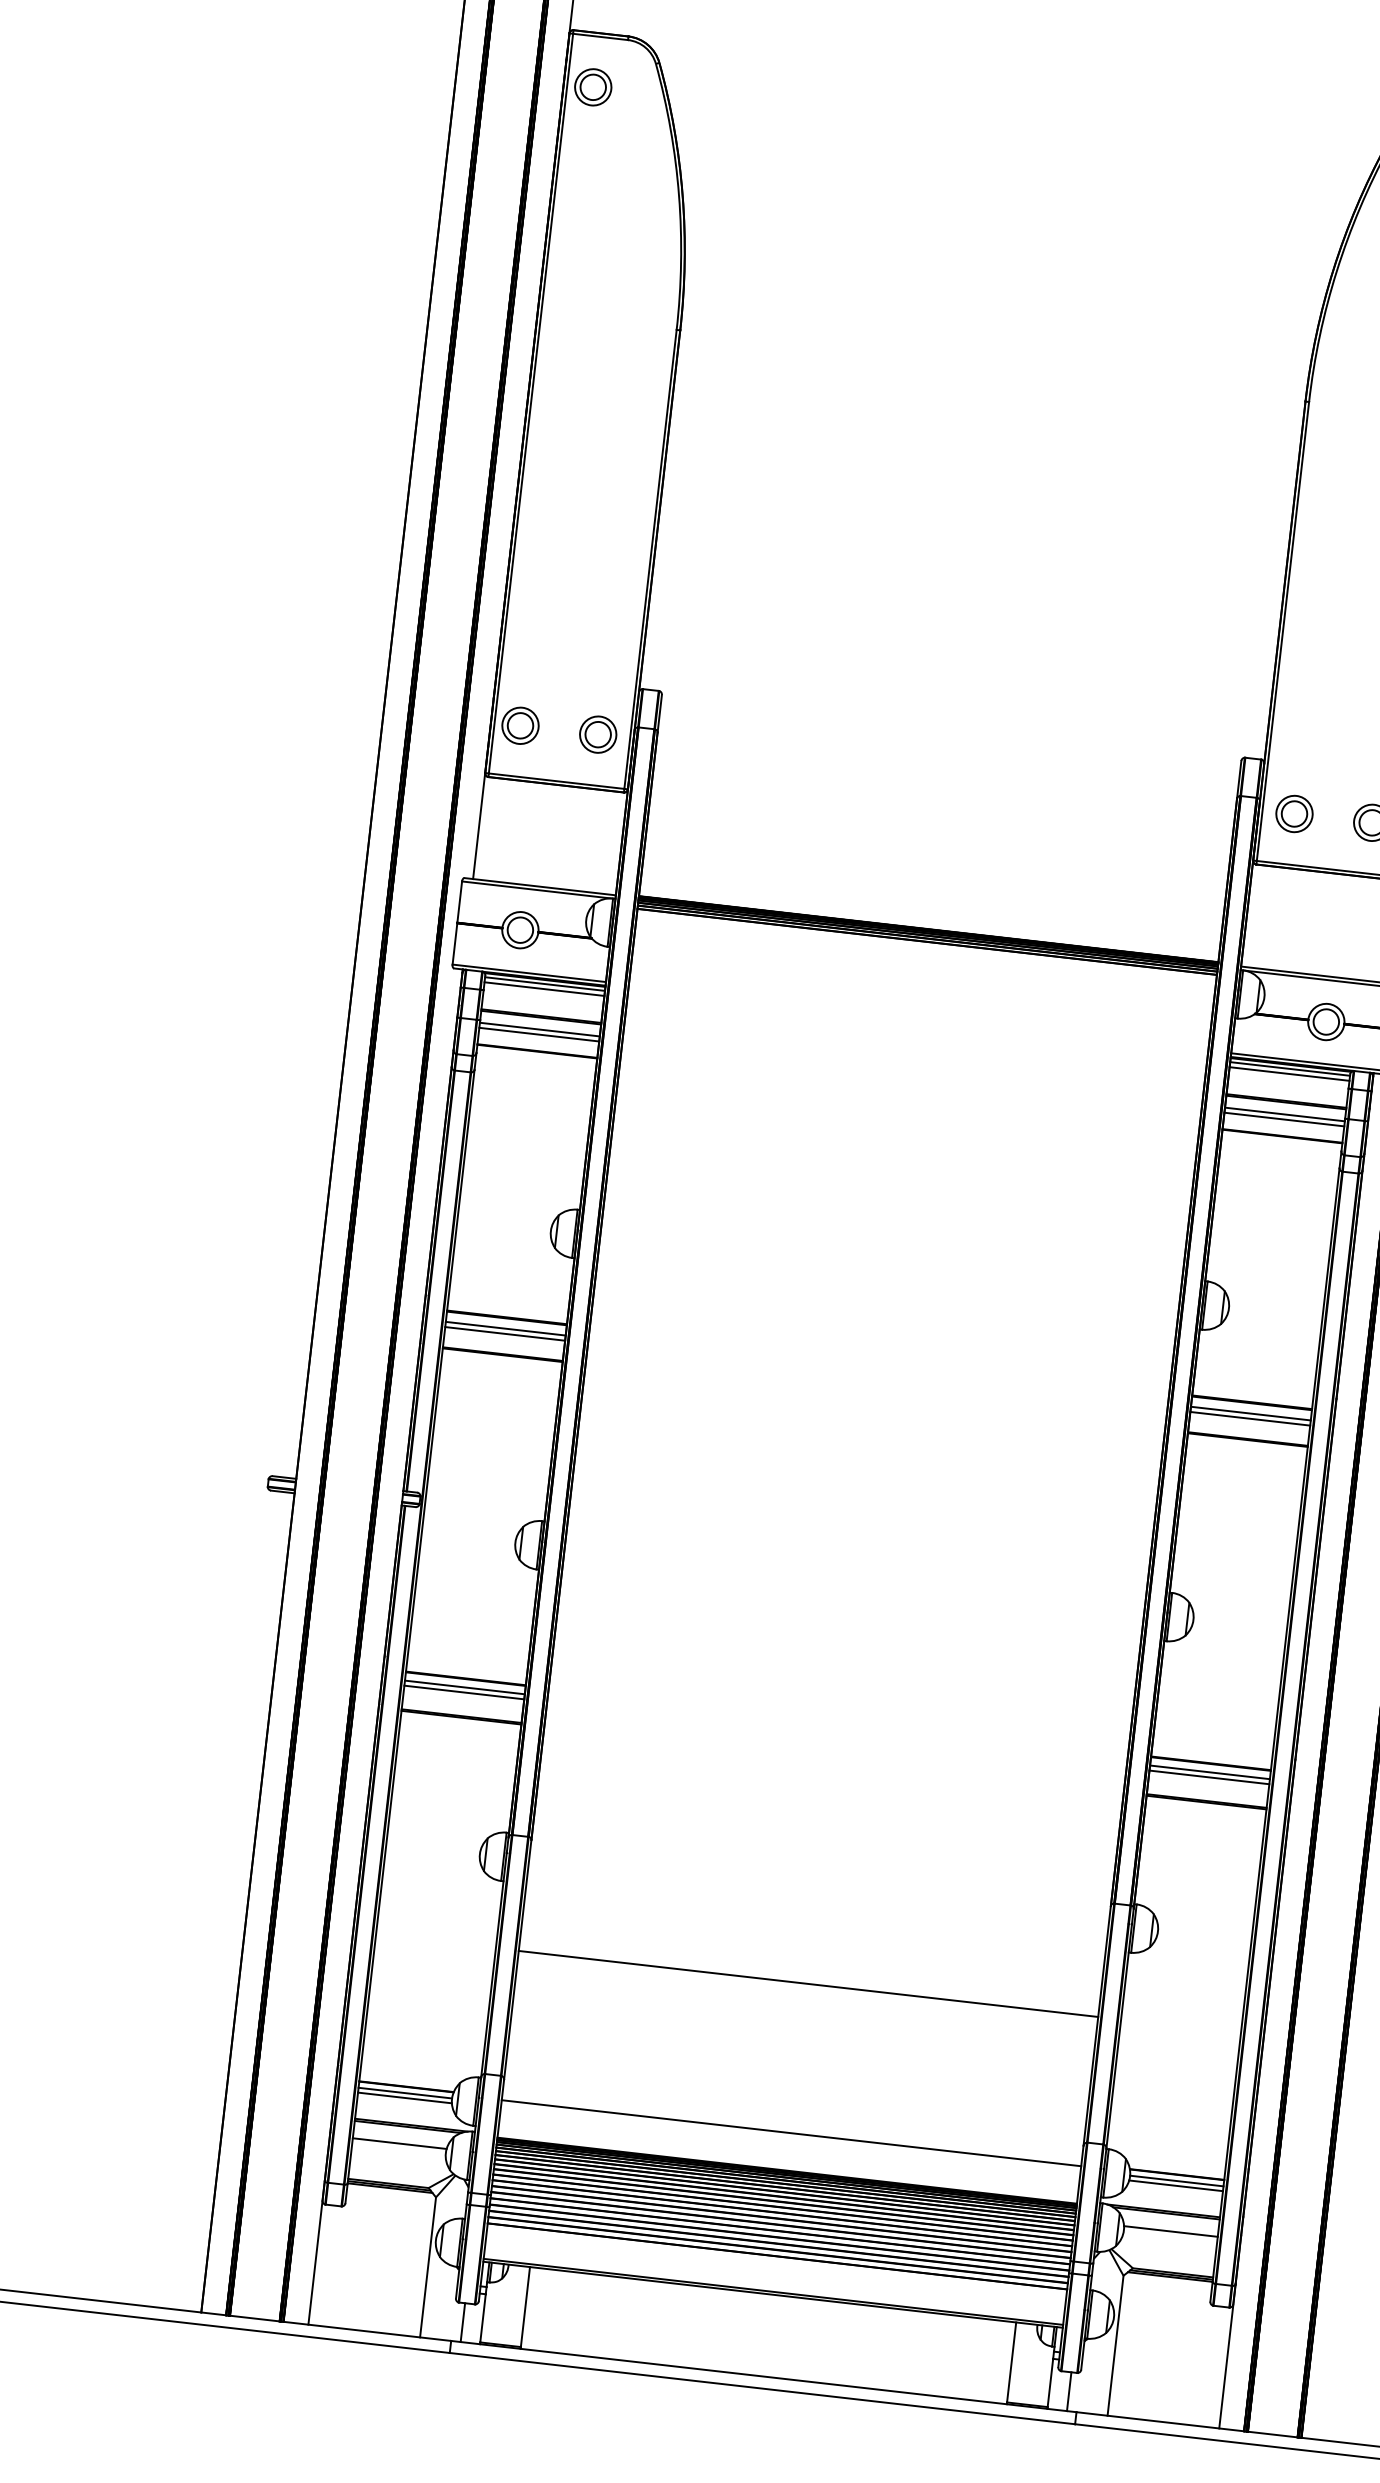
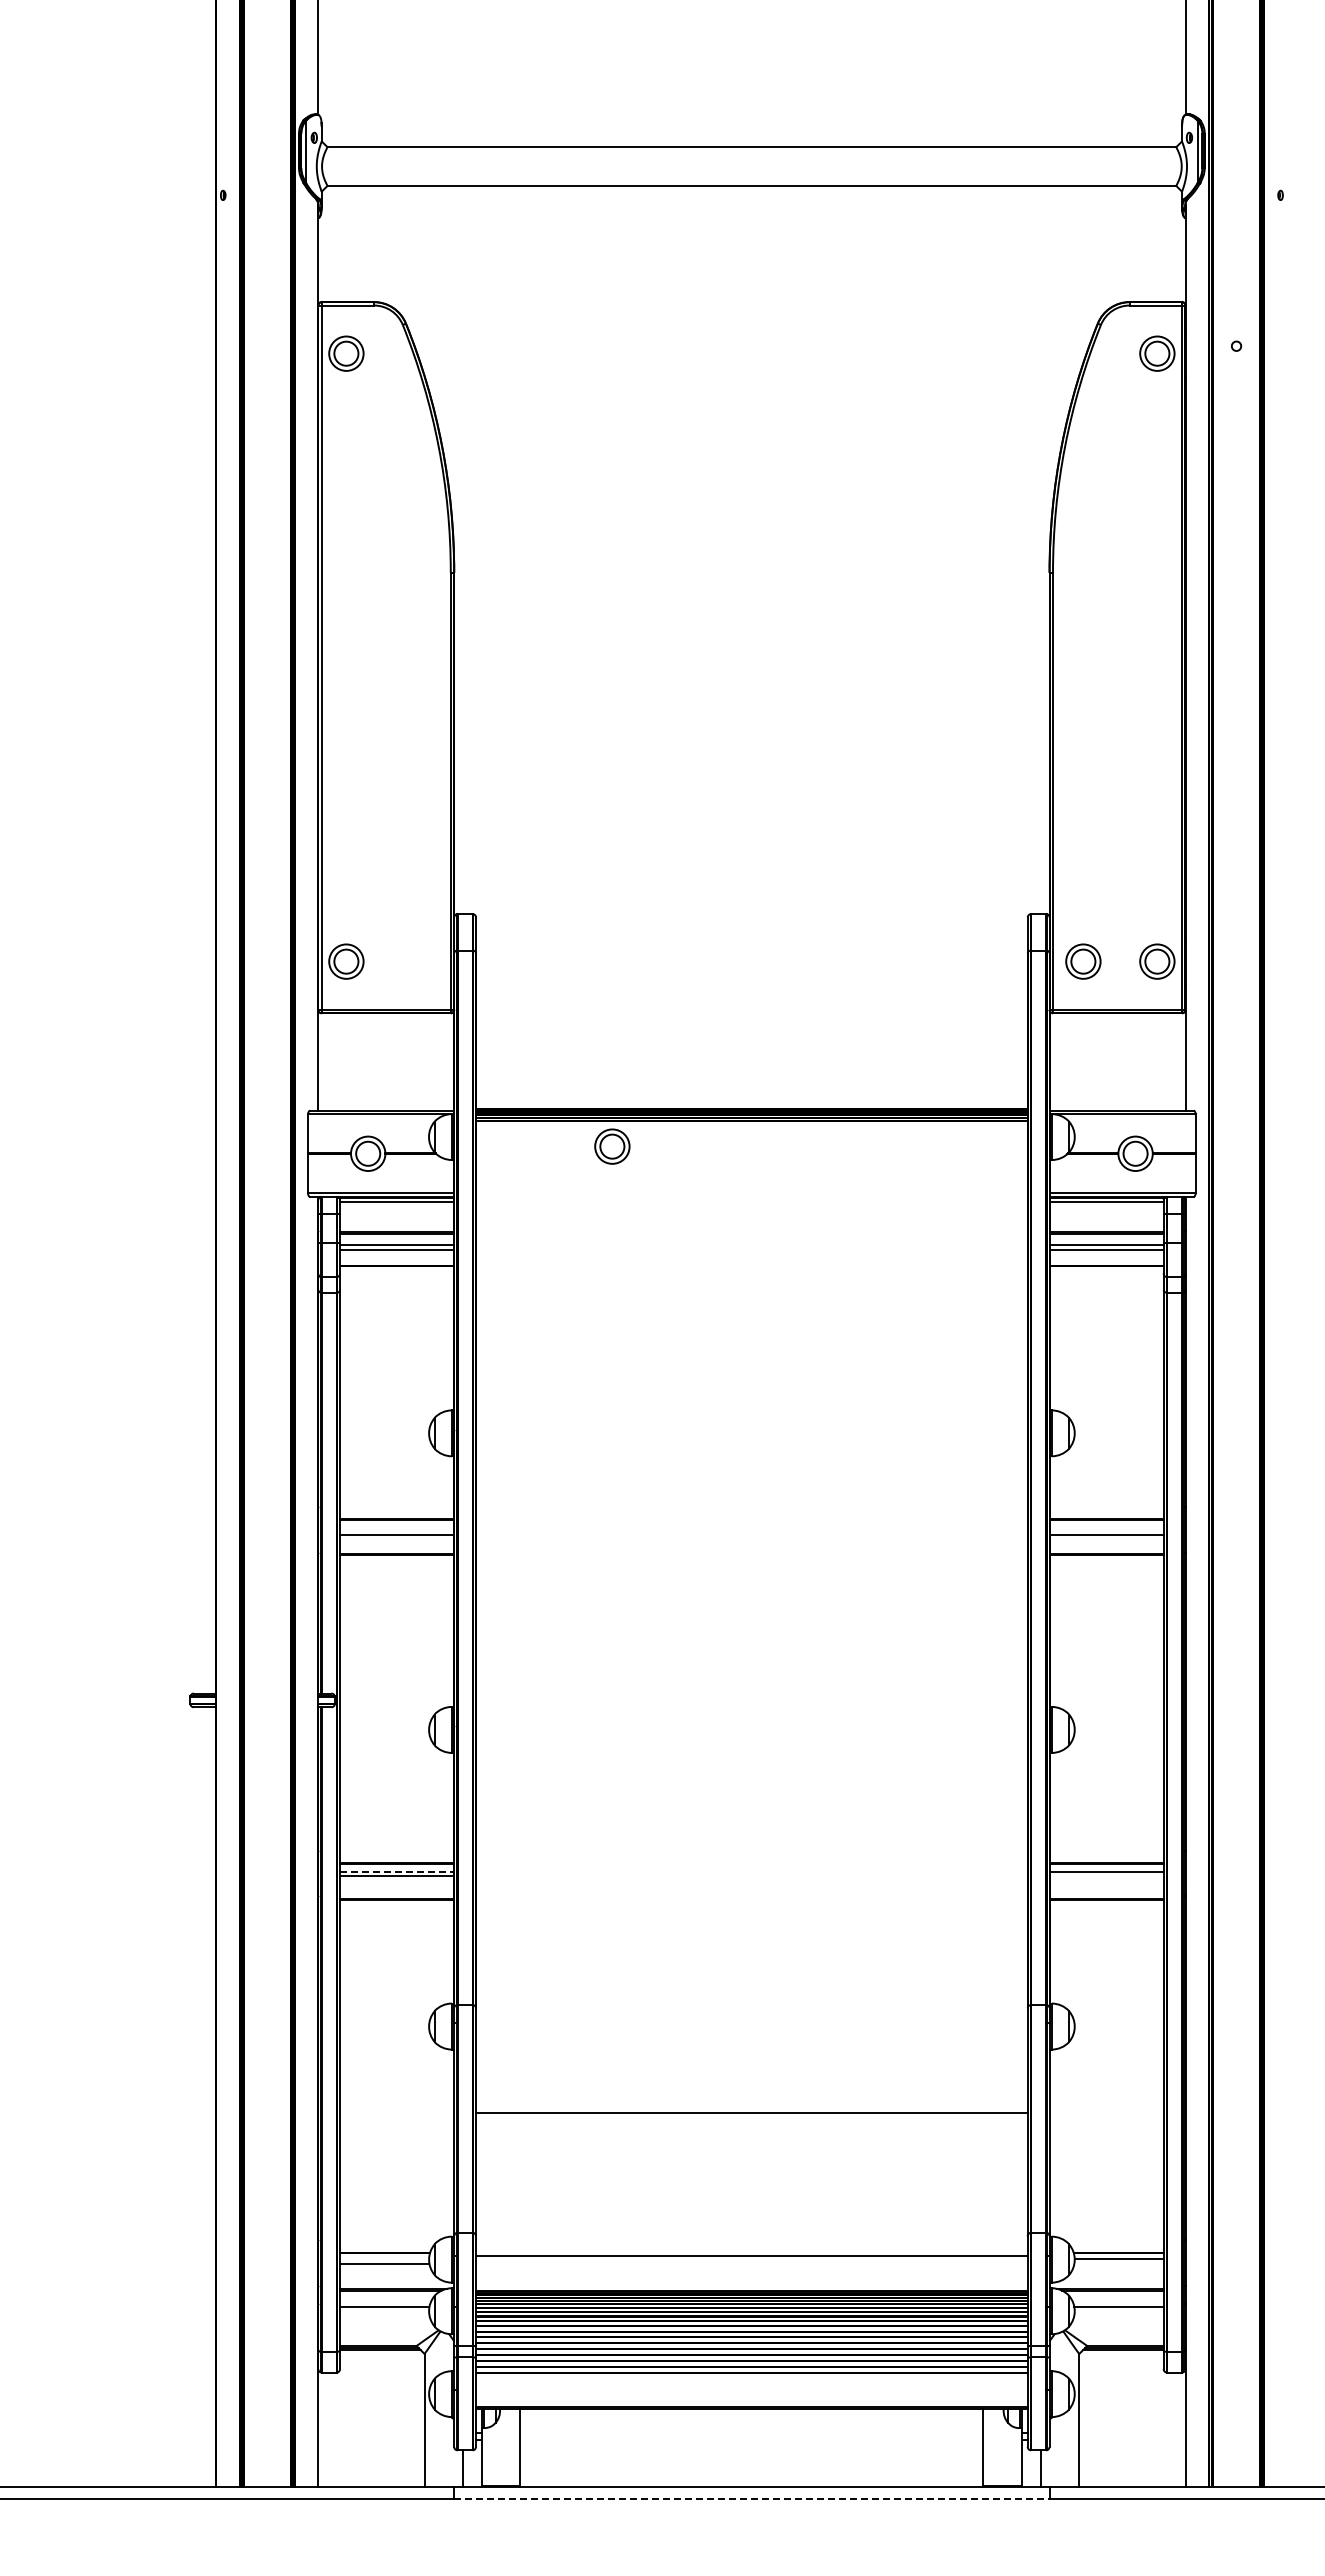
part: (598, 734) -> (612, 1146), moved
line: (544, 989) -> (397, 1206), removed
line: (1289, 1073) -> (1106, 1206), removed
line: (506, 1328) -> (397, 1529), removed
line: (1250, 1413) -> (1106, 1529), removed
line: (465, 1687) -> (397, 1871), solid -> dashed
line: (1209, 1777) -> (1106, 1876), removed
line: (405, 2093) -> (384, 2259), removed
line: (1175, 2185) -> (1118, 2263), removed
line: (762, 2388) -> (751, 2498), solid -> dashed

